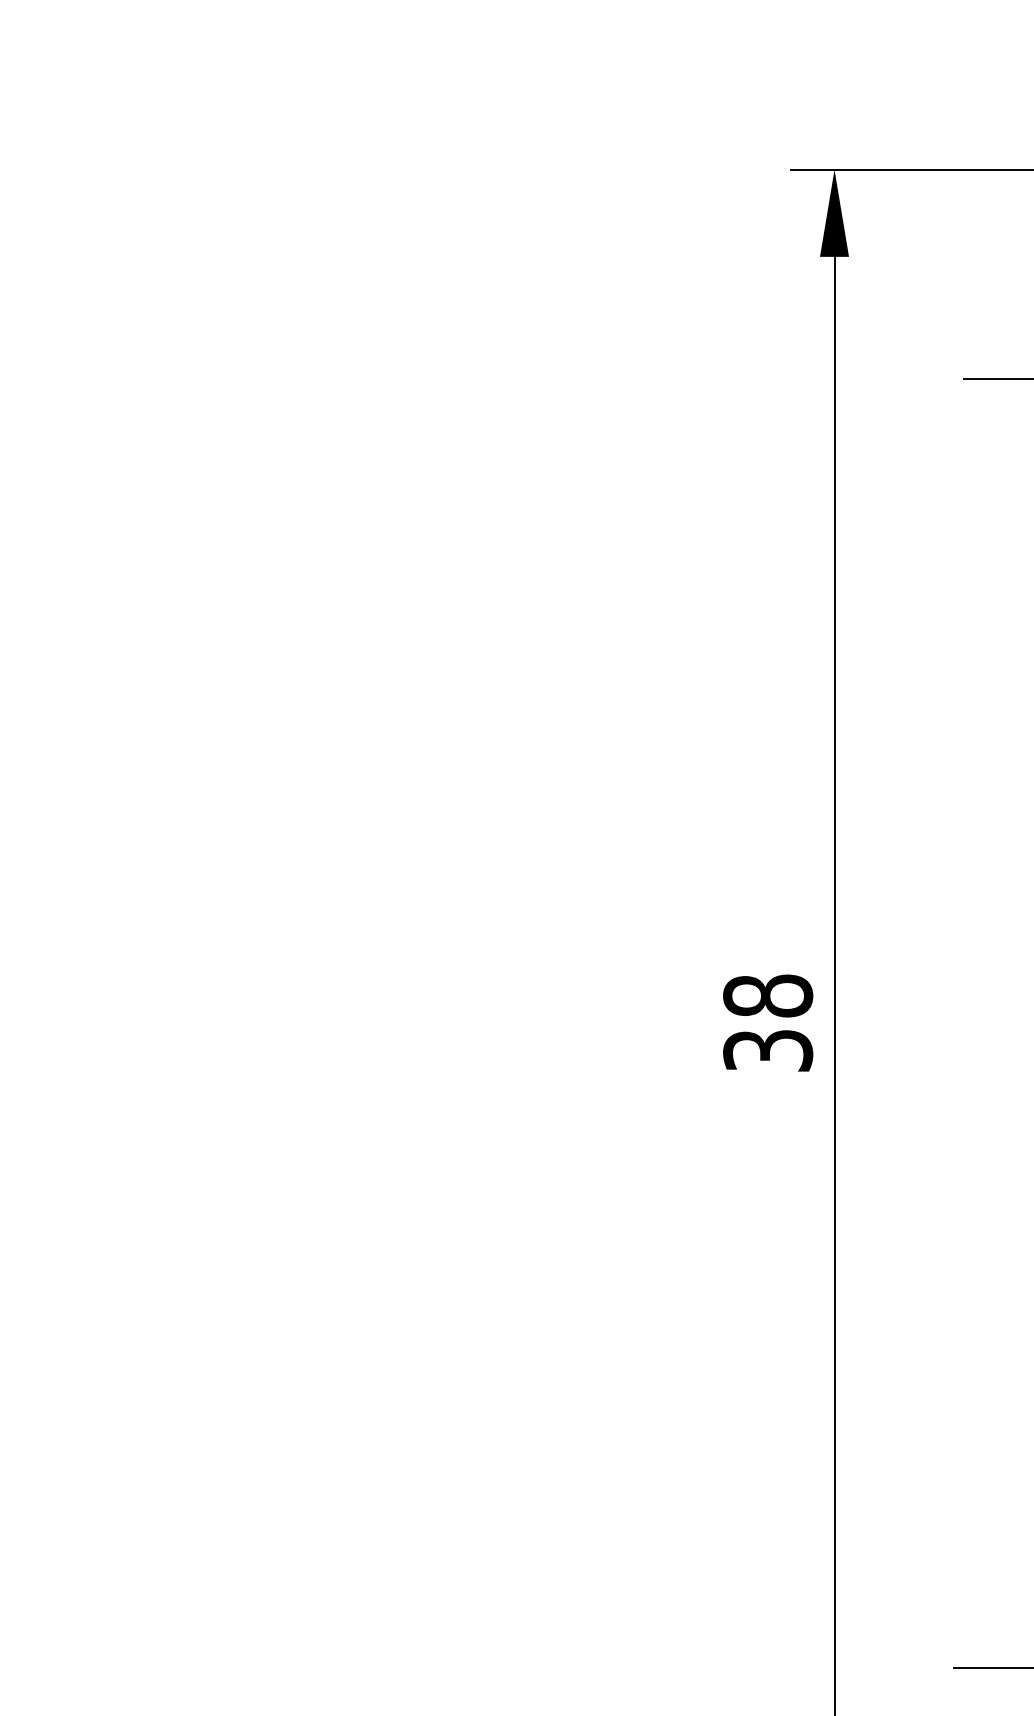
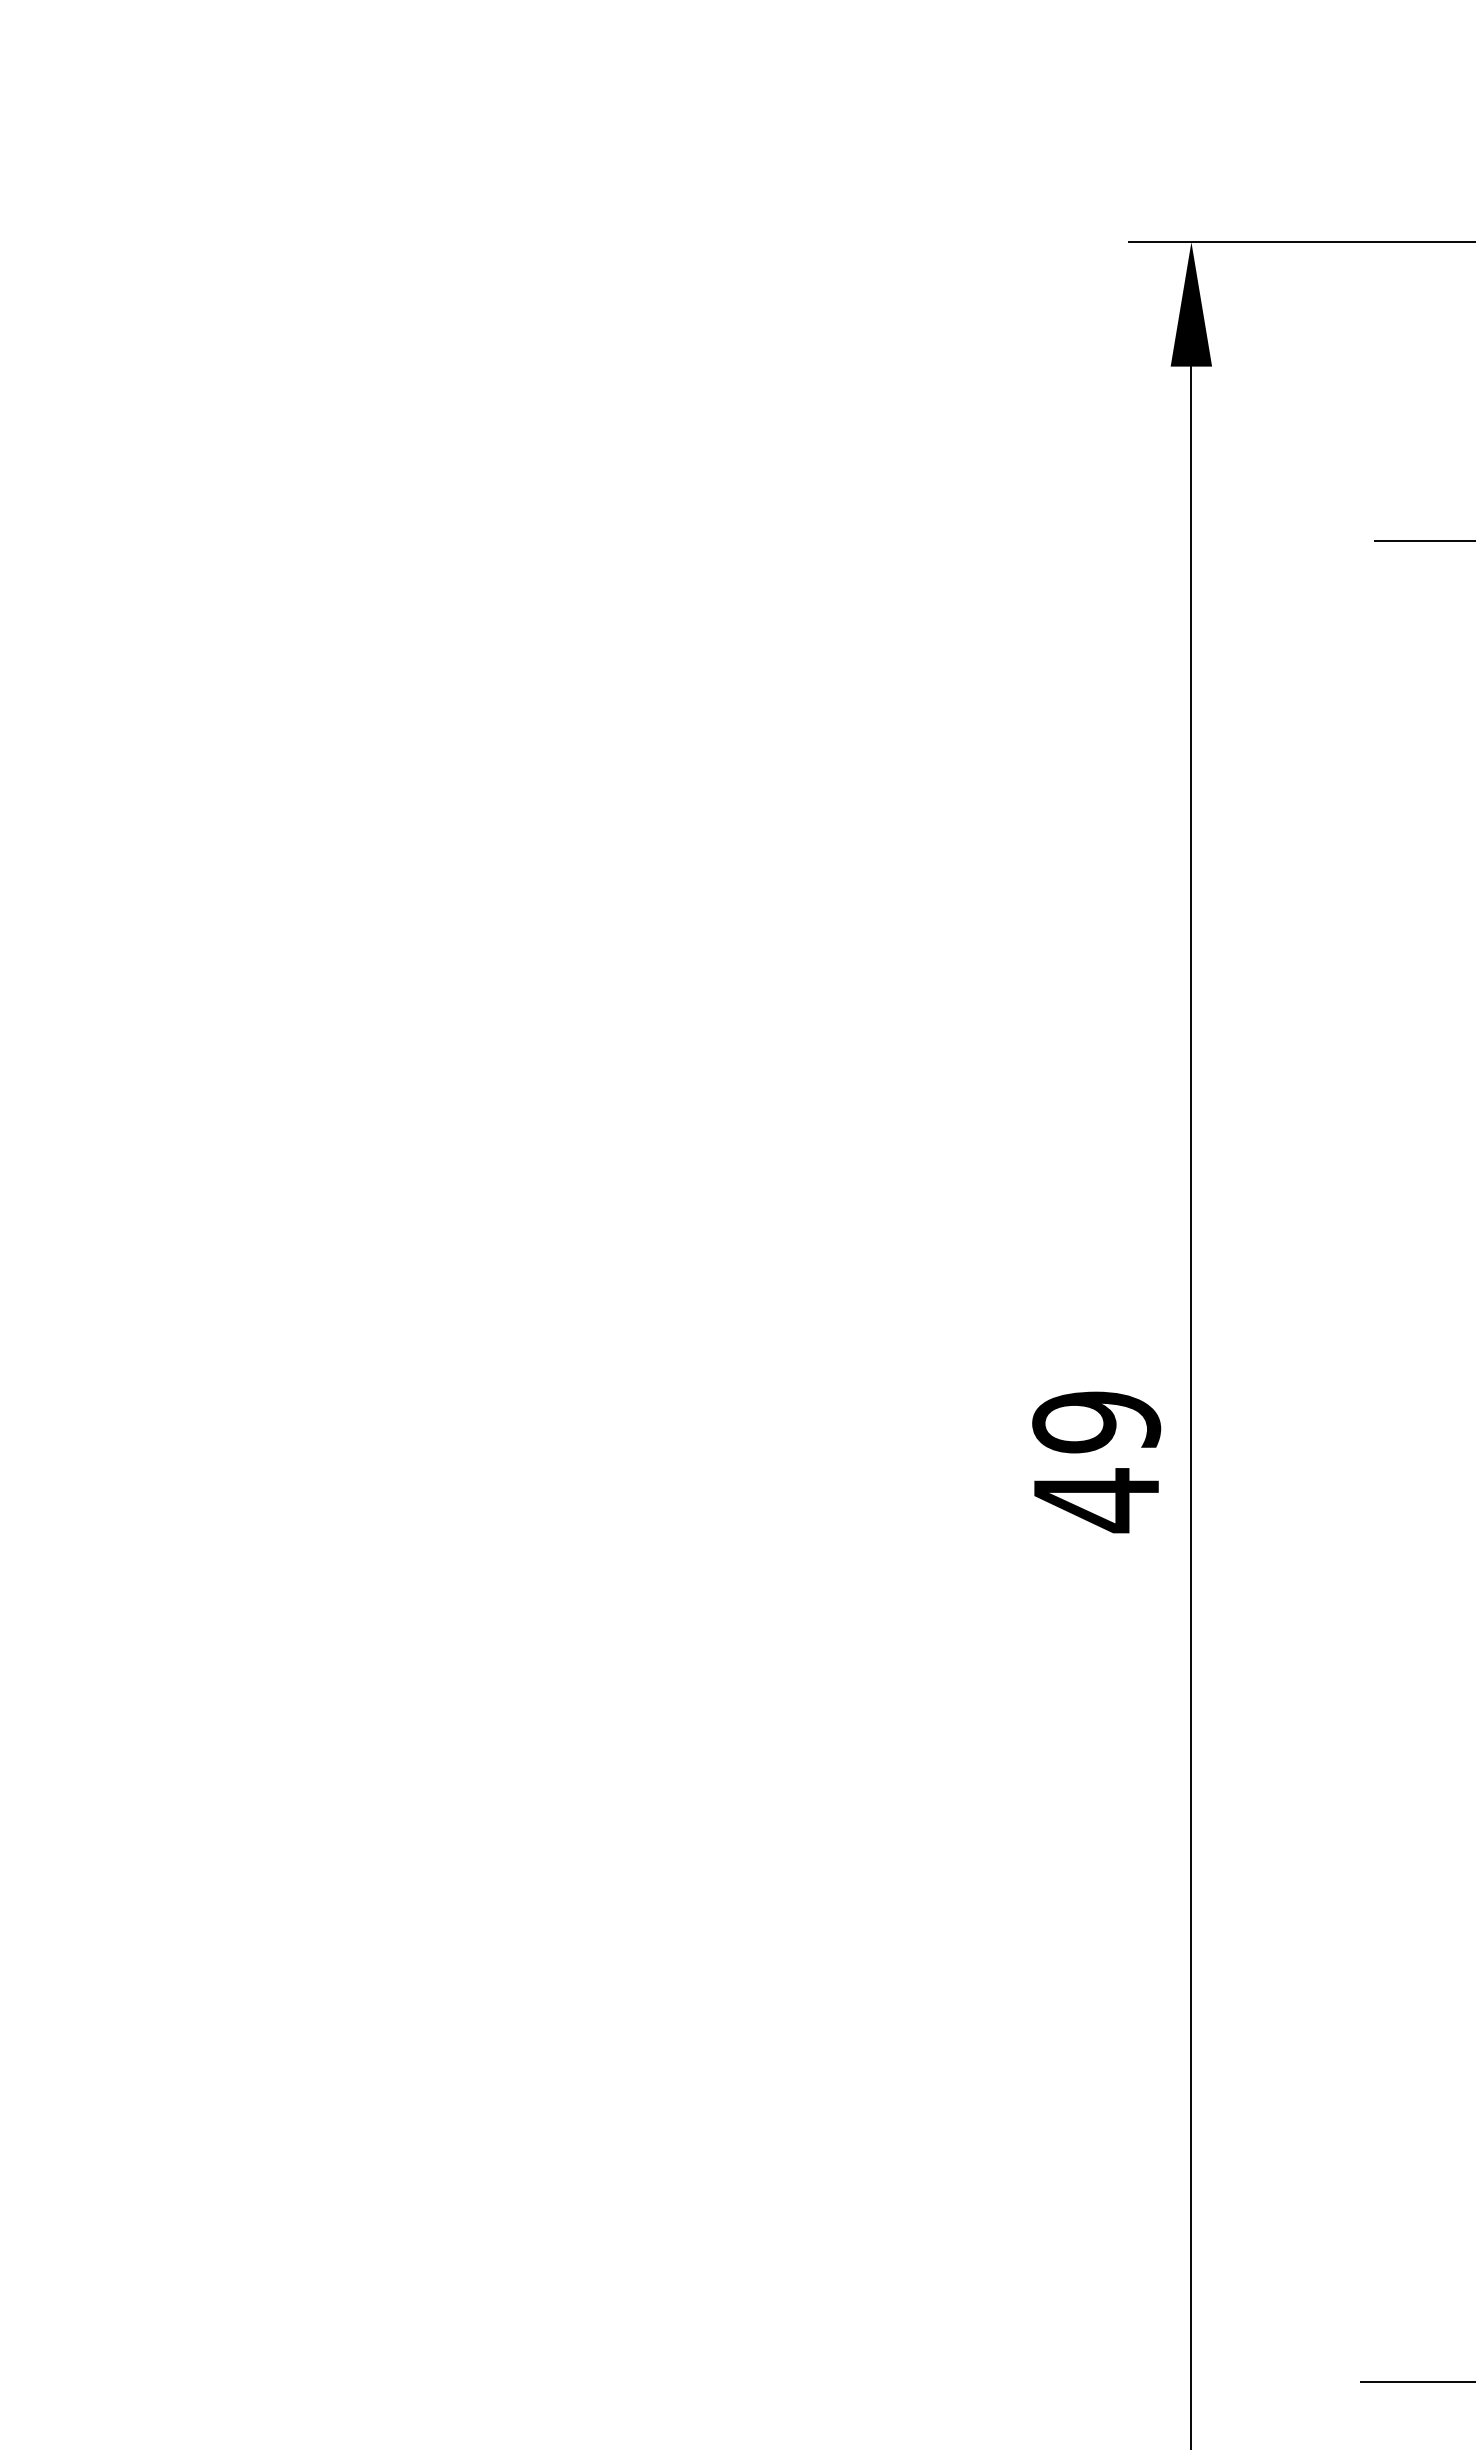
text: (768, 1024) -> (1096, 1462), 38 -> 49

